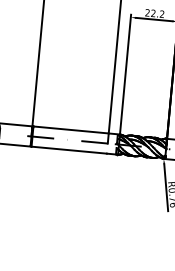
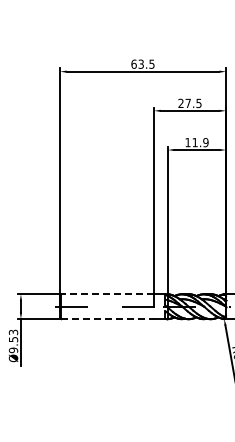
text: (154, 13) -> (196, 142), 22.2 -> 11.9
line: (70, 130) -> (107, 294), solid -> dashed
line: (69, 150) -> (108, 319), solid -> dashed

